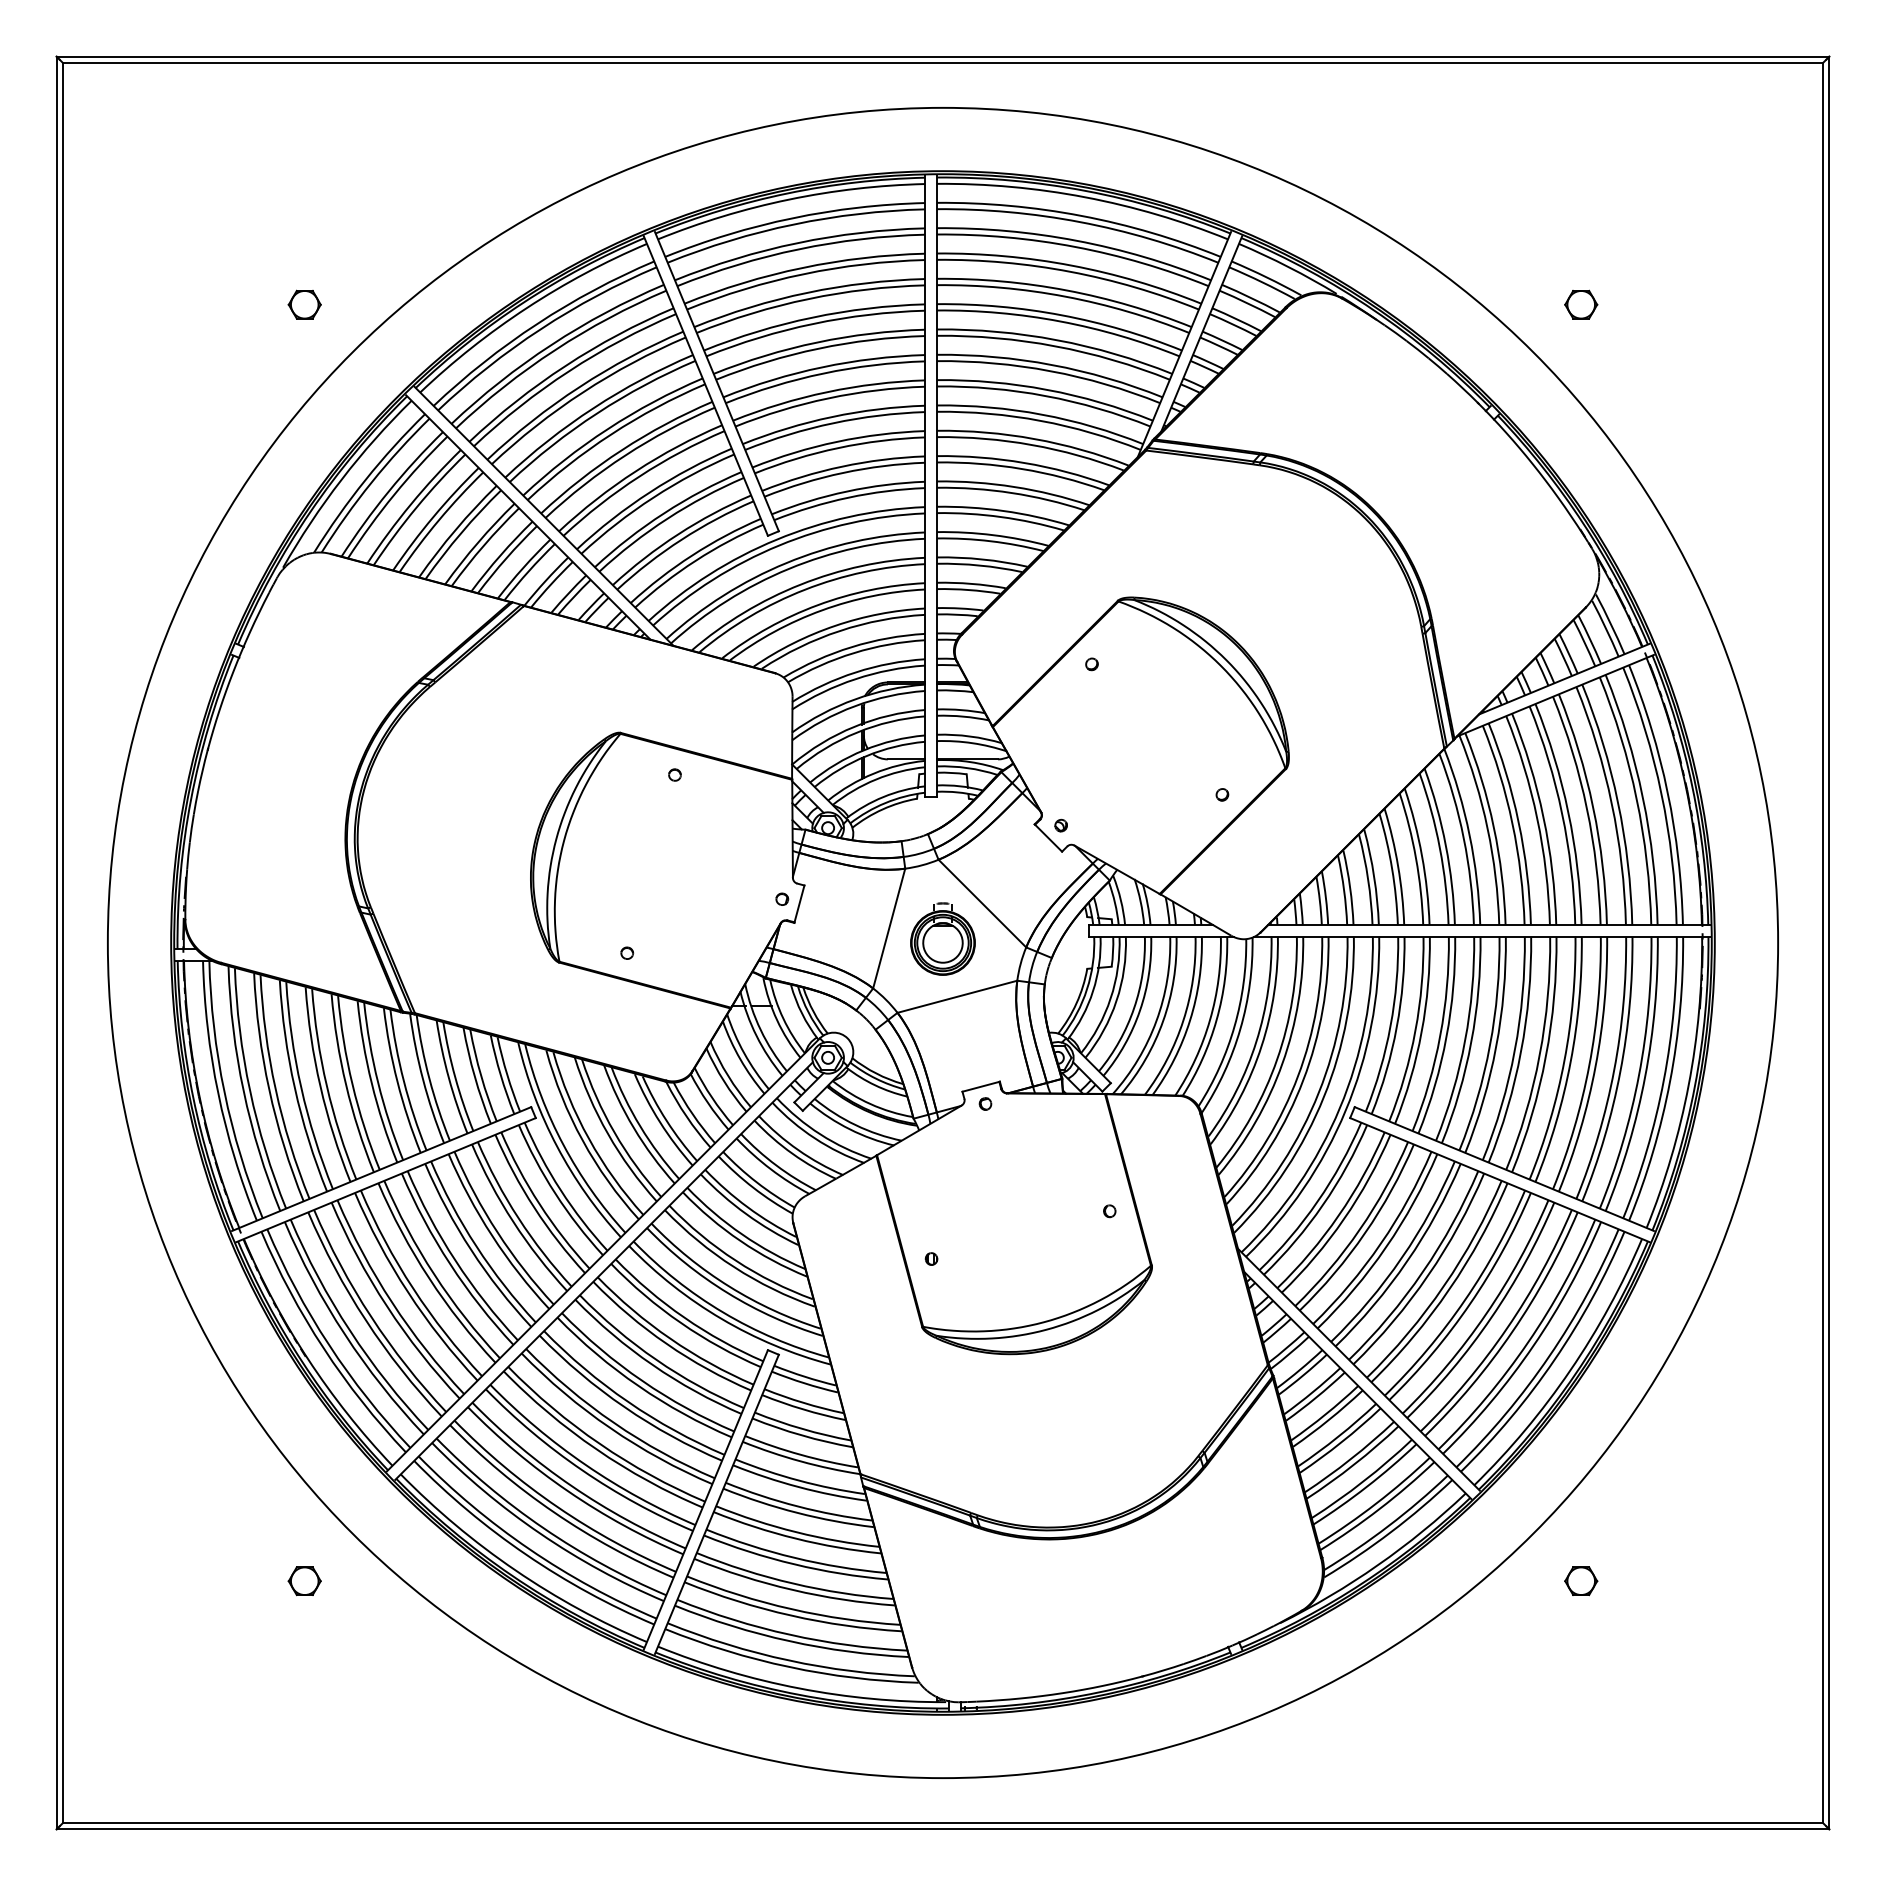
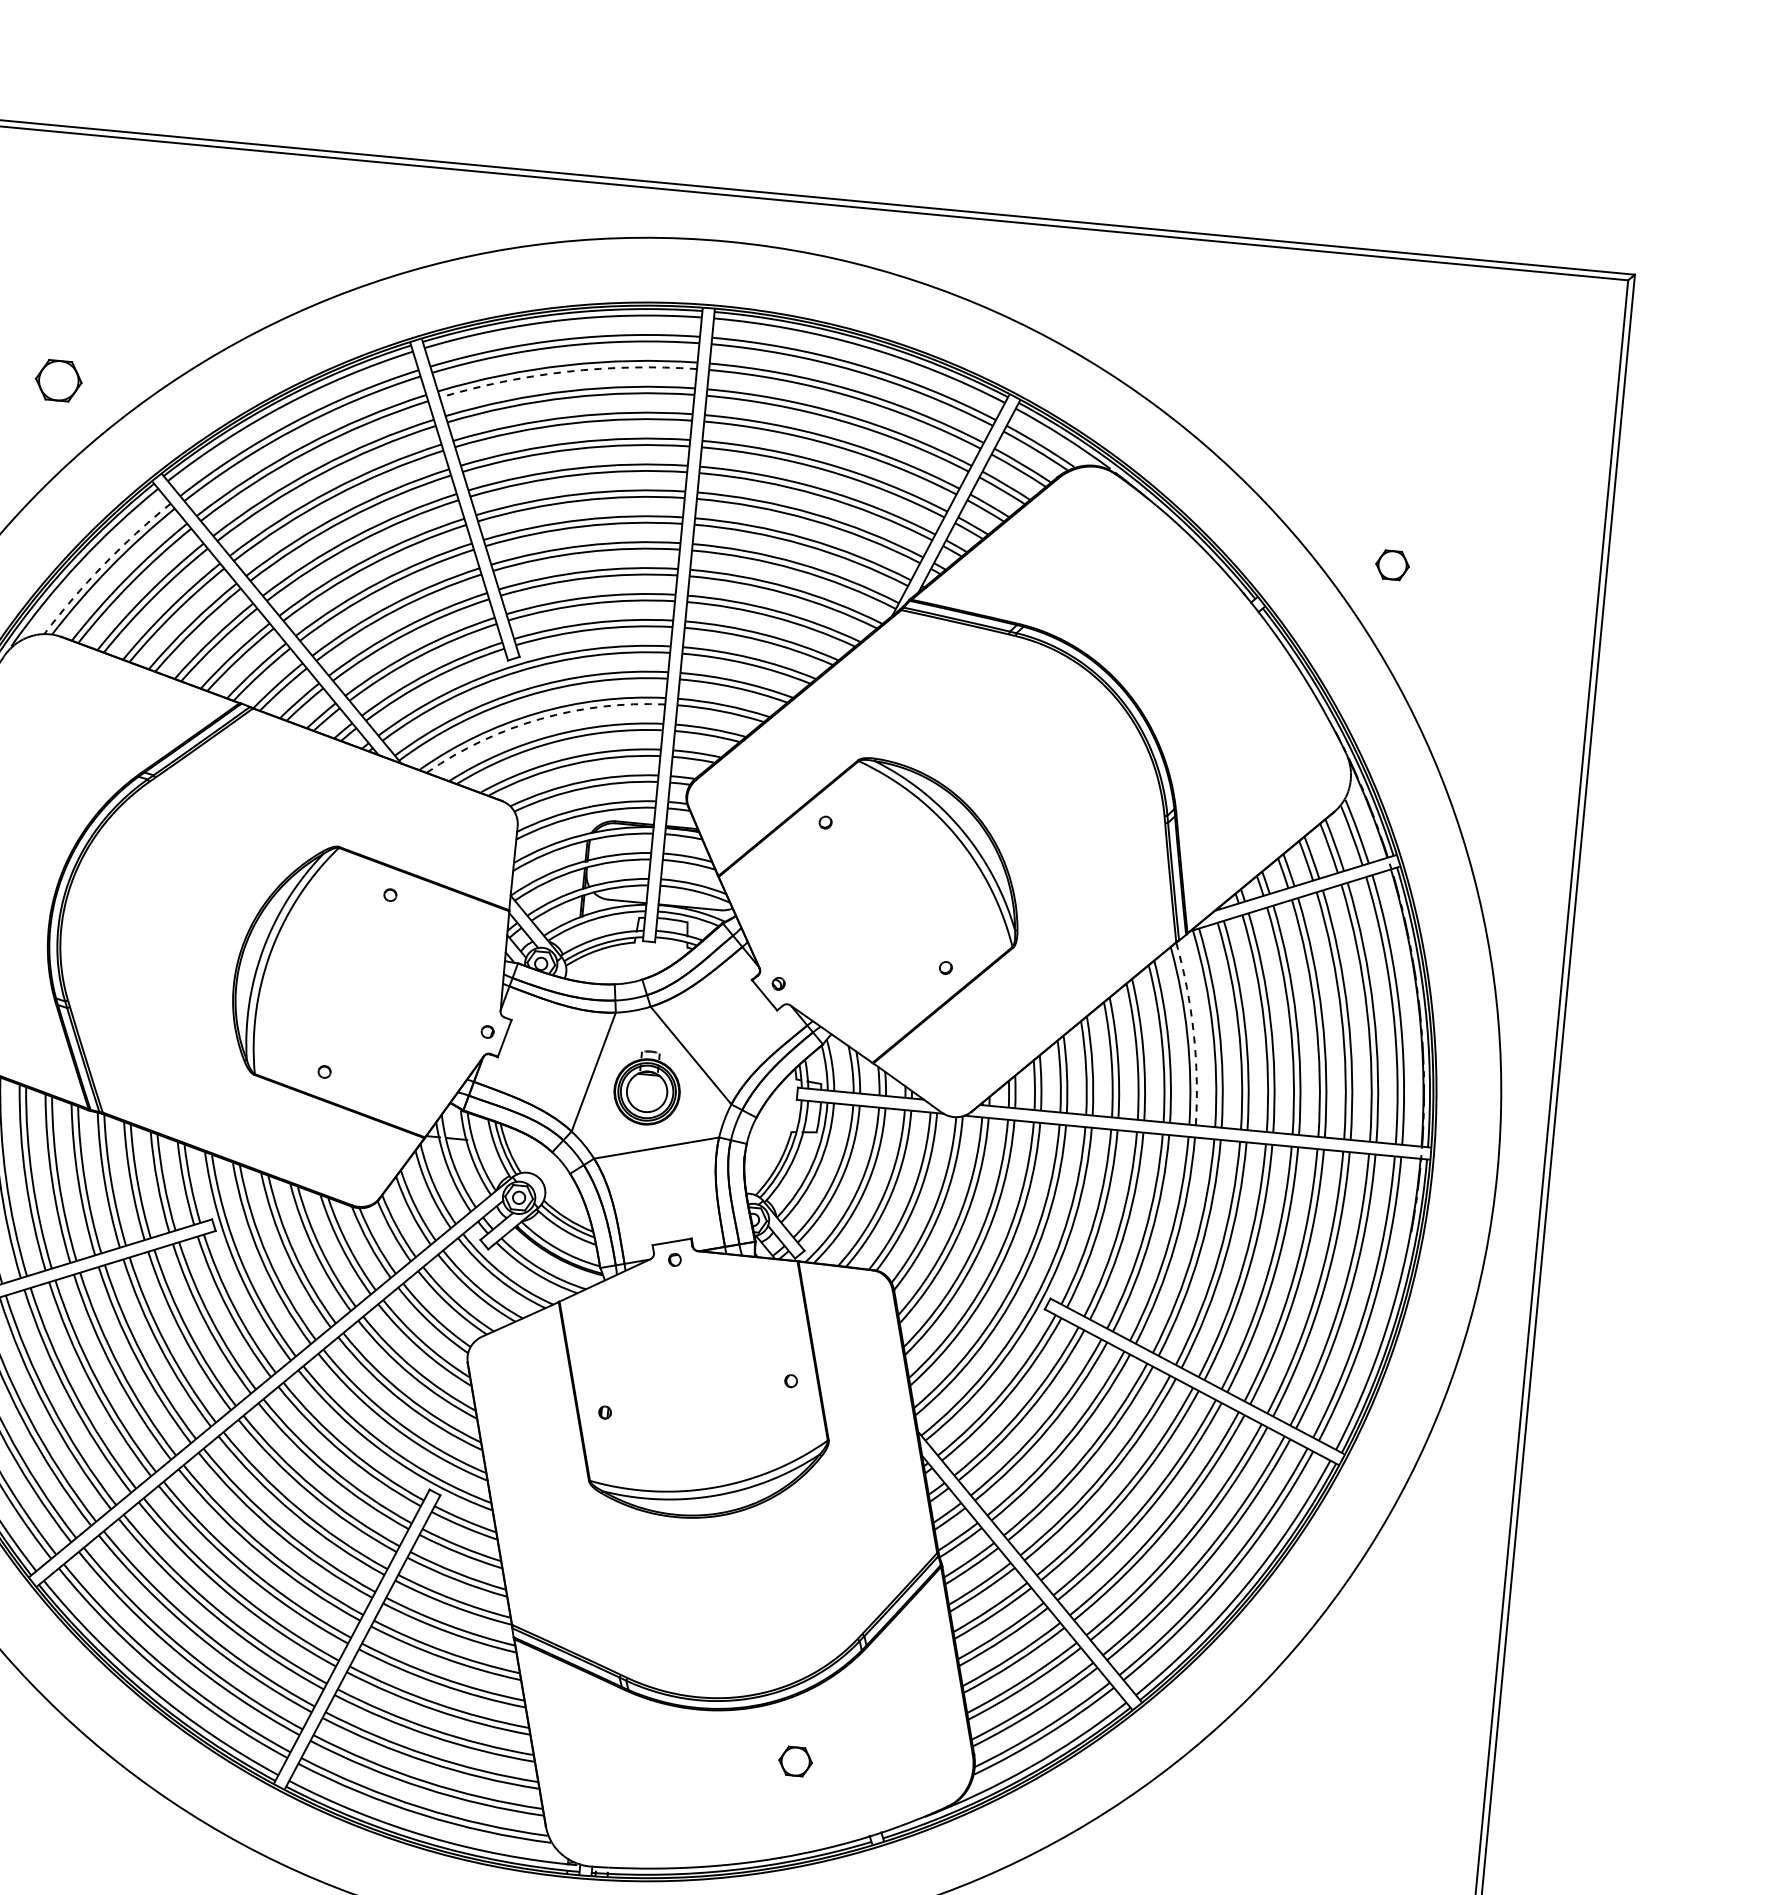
arc: (798, 249) -> (566, 371), solid -> dashed
part: (304, 304) -> (58, 380), size x1.4
part: (1581, 304) -> (1392, 565), moved
arc: (365, 480) -> (103, 565), solid -> dashed
arc: (805, 589) -> (541, 718), solid -> dashed
arc: (1469, 835) -> (1193, 1033), solid -> dashed
part: (1581, 1581) -> (795, 1761), moved

